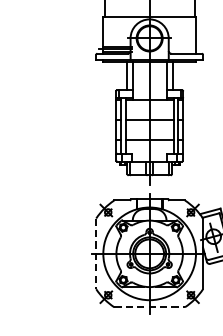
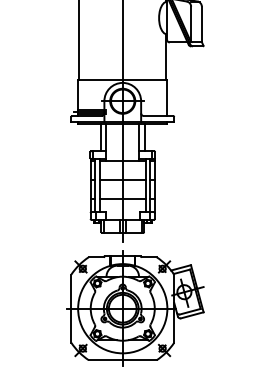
line: (96, 254) -> (71, 309), dashed -> solid
line: (150, 307) -> (123, 360), dashed -> solid

